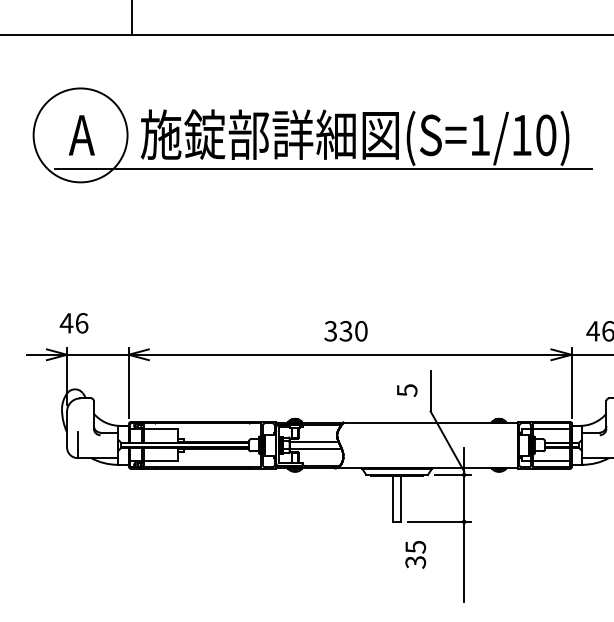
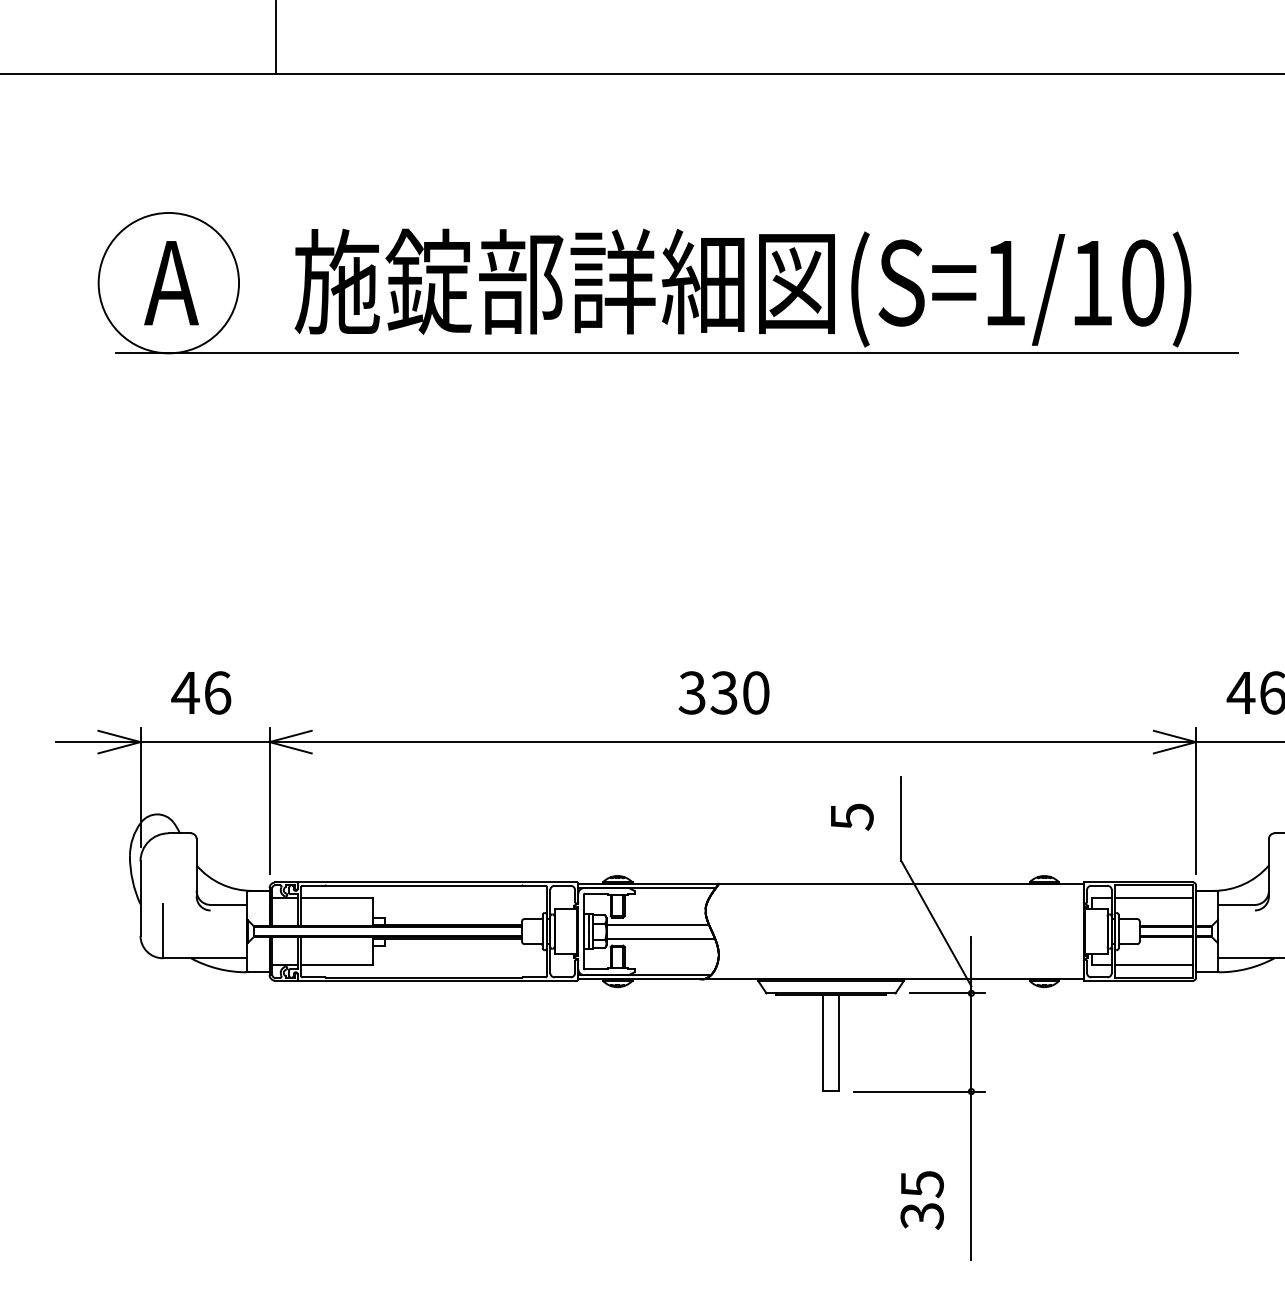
circle: (80, 134) -> (168, 281), size x0.71
text: (73, 323) -> (200, 693), moved
text: (415, 554) -> (921, 1199), moved

